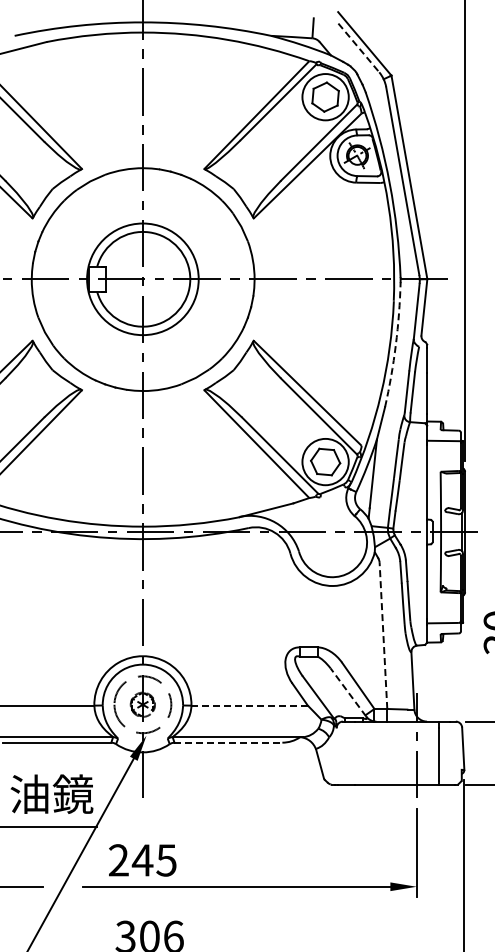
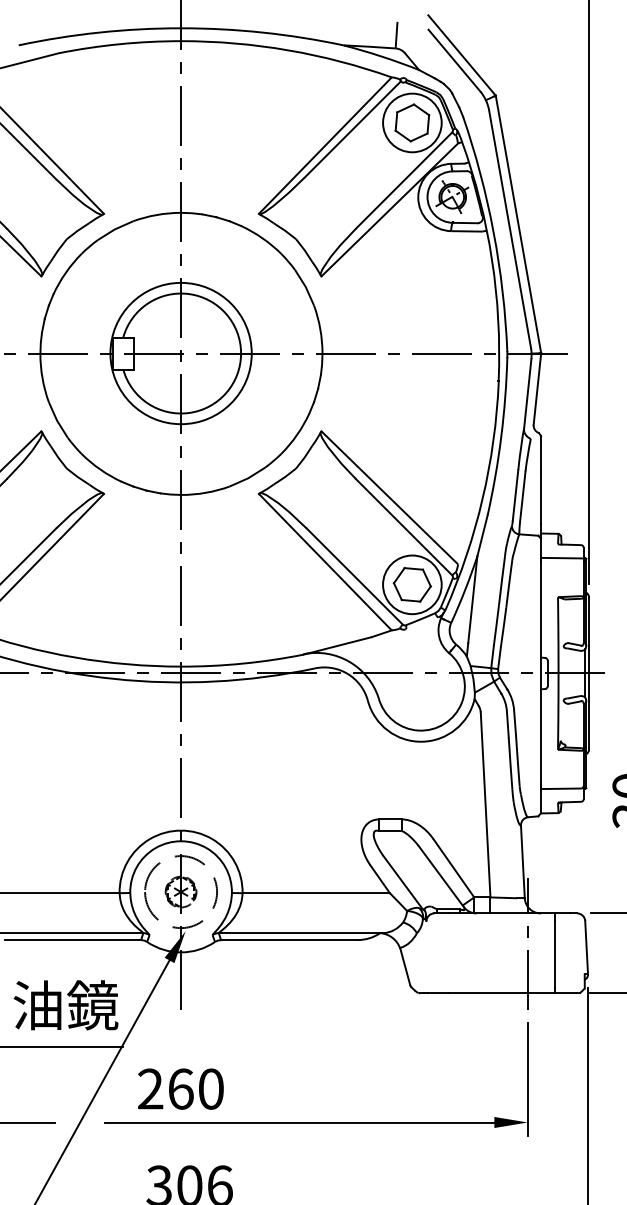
line: (358, 47) -> (454, 60), dashed -> solid
arc: (395, 345) -> (500, 437), dashed -> solid
line: (383, 635) -> (485, 804), dashed -> solid
line: (348, 692) -> (441, 876), dashed -> solid
line: (250, 705) -> (317, 893), dashed -> solid
line: (228, 742) -> (289, 939), dashed -> solid
text: (153, 860) -> (194, 1089), 245 -> 260

